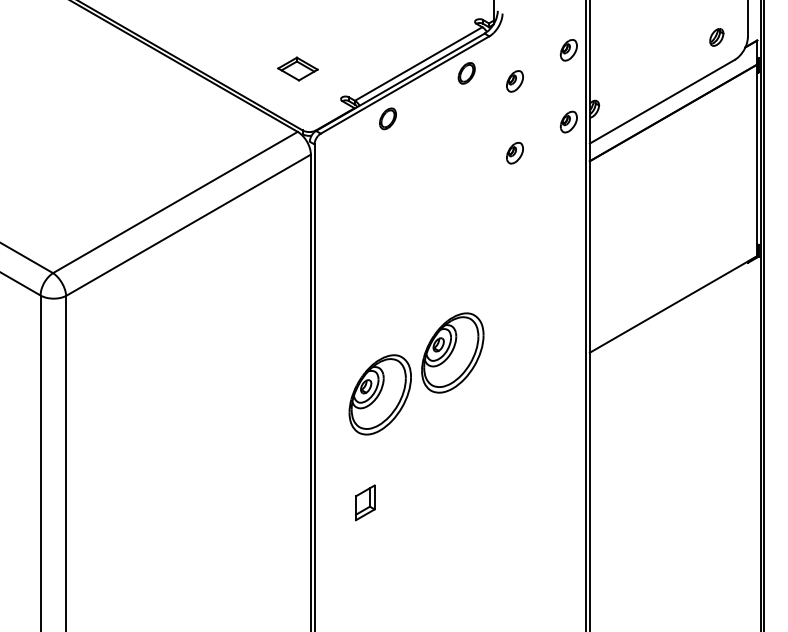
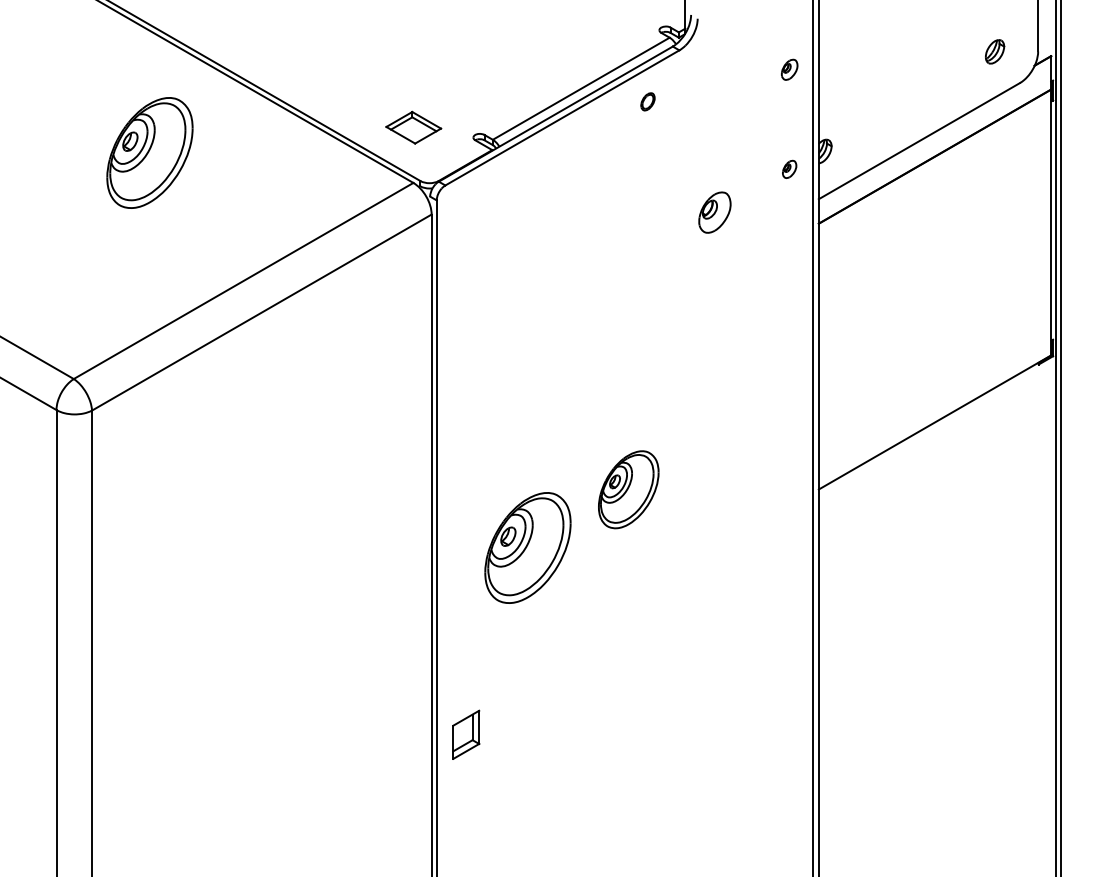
part: (568, 50) -> (789, 69), size x0.7
part: (297, 68) -> (413, 127), moved
part: (466, 73) -> (647, 101), size x0.6
part: (514, 81) -> (714, 112), removed
part: (107, 109) -> (149, 152), added
part: (387, 118) -> (538, 164), removed
part: (568, 122) -> (789, 169), size x0.6
part: (514, 153) -> (714, 212), size x1.4
part: (452, 352) -> (628, 489), size x0.7
part: (365, 502) -> (466, 734), moved

